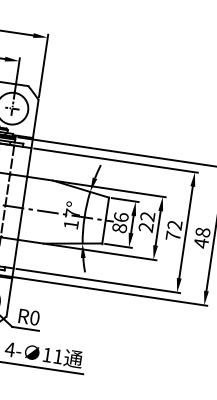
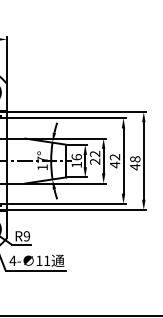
text: (119, 227) -> (76, 164), 86 -> 16
text: (174, 235) -> (115, 164), 72 -> 42
text: (34, 318) -> (26, 236), R0 -> R9

